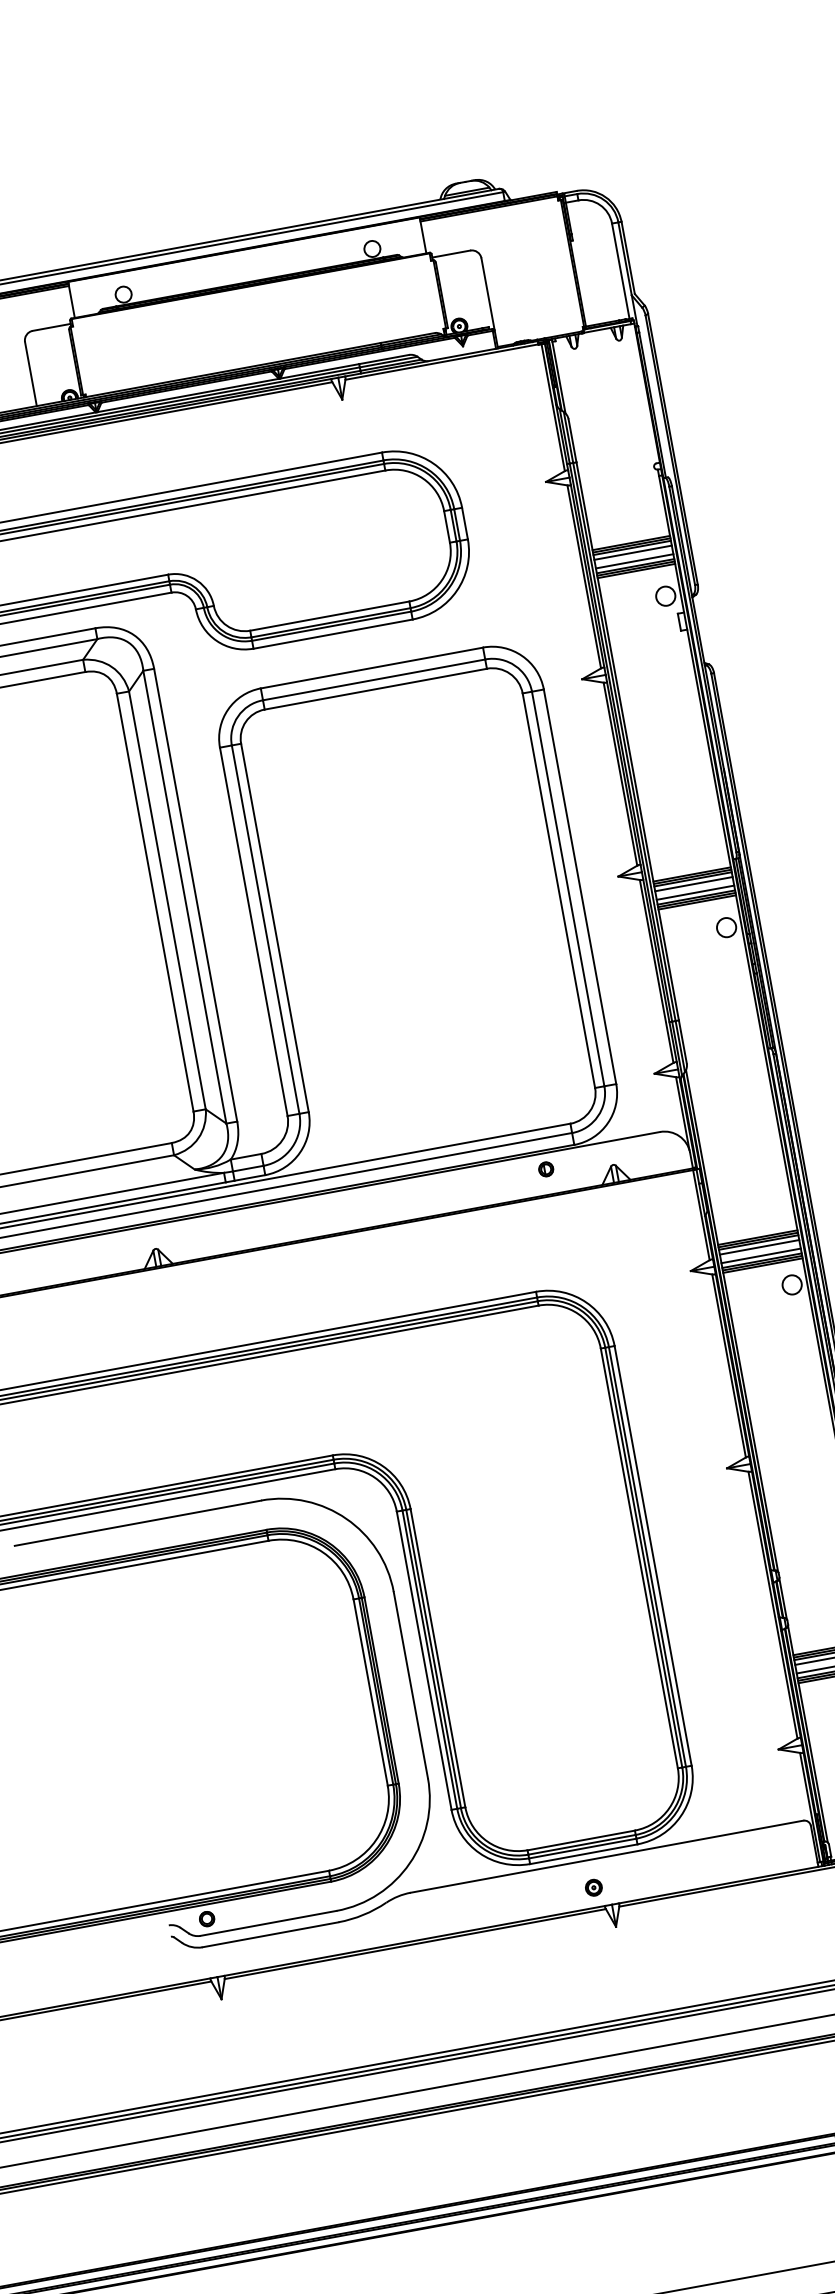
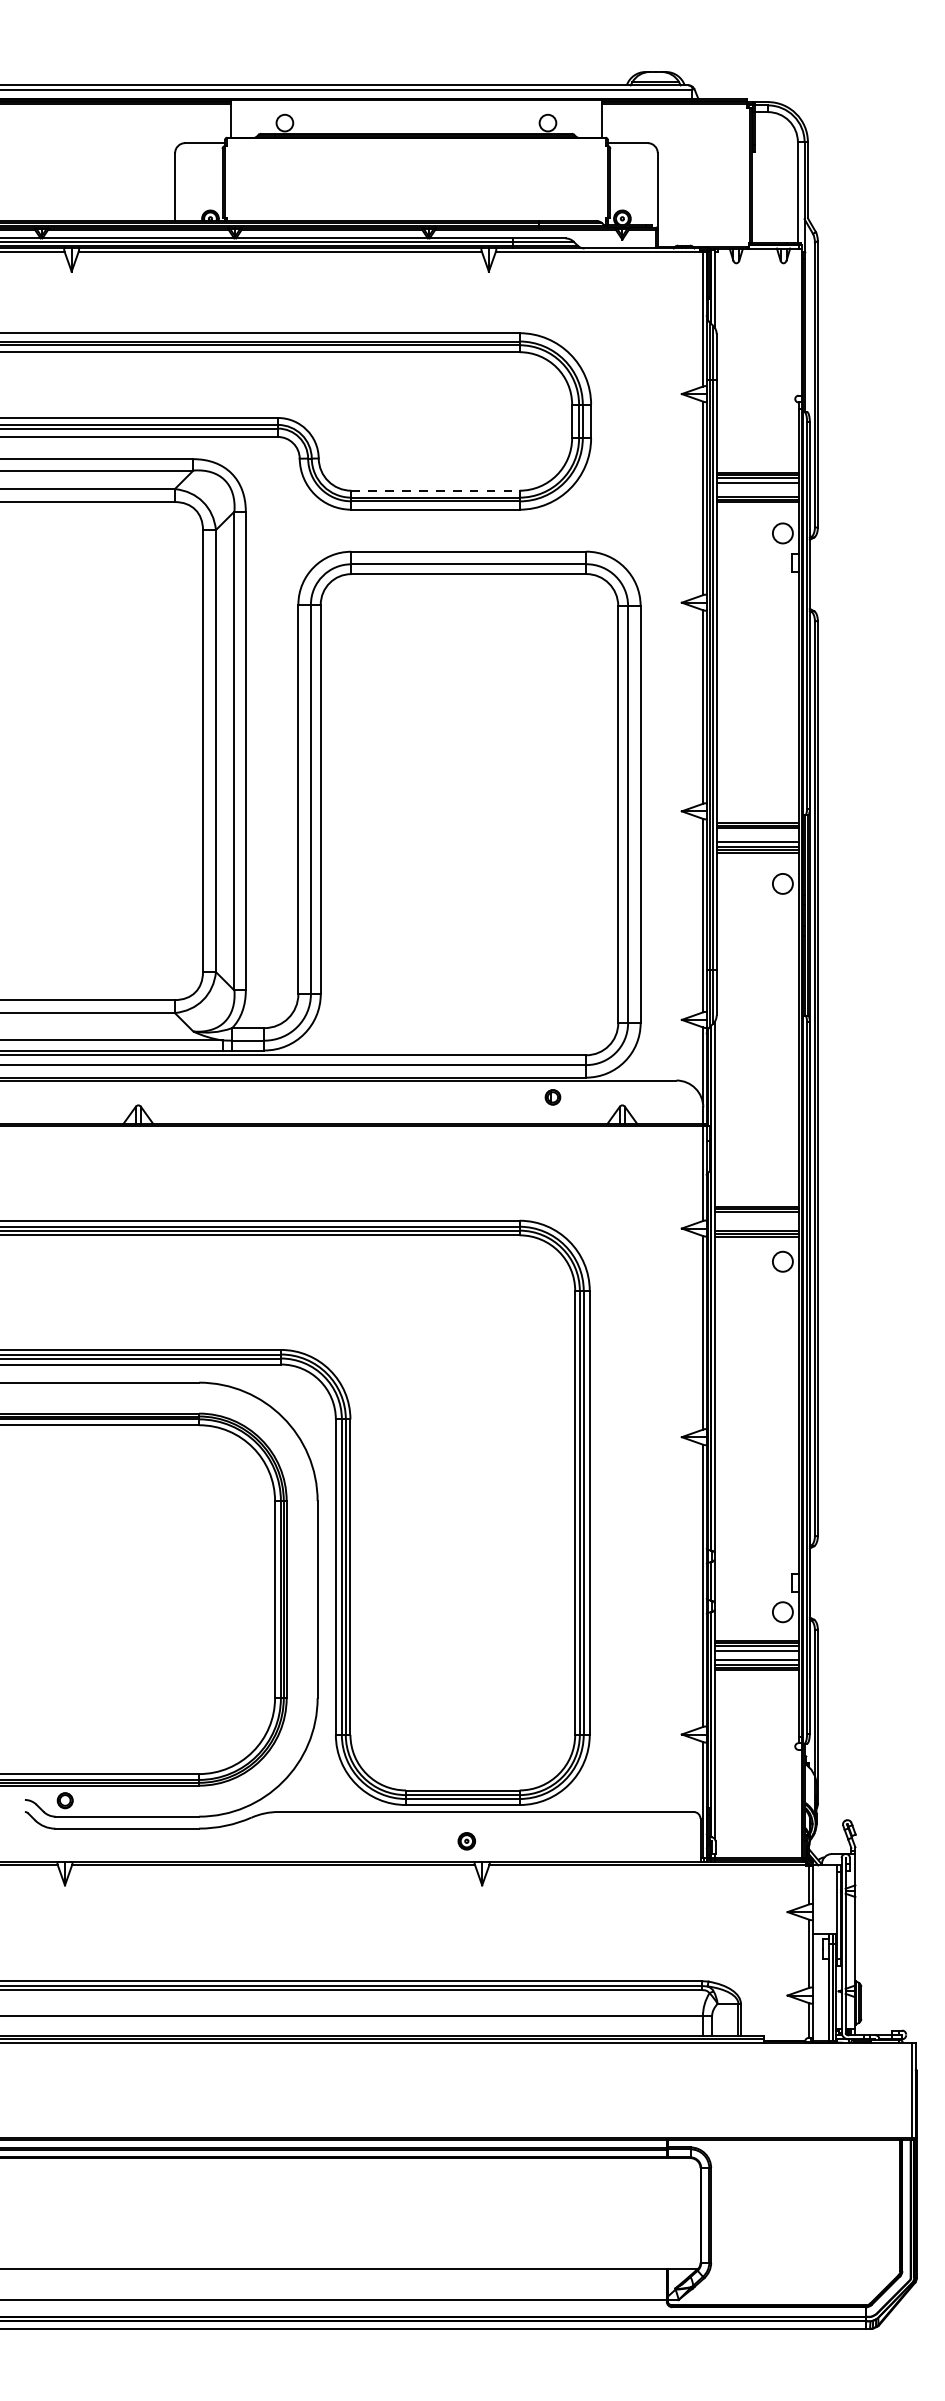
line: (634, 560) -> (757, 491), removed
line: (329, 615) -> (435, 490), solid -> dashed
line: (693, 884) -> (757, 833), removed
line: (759, 1247) -> (756, 1217), removed
line: (761, 1256) -> (756, 1226), removed

